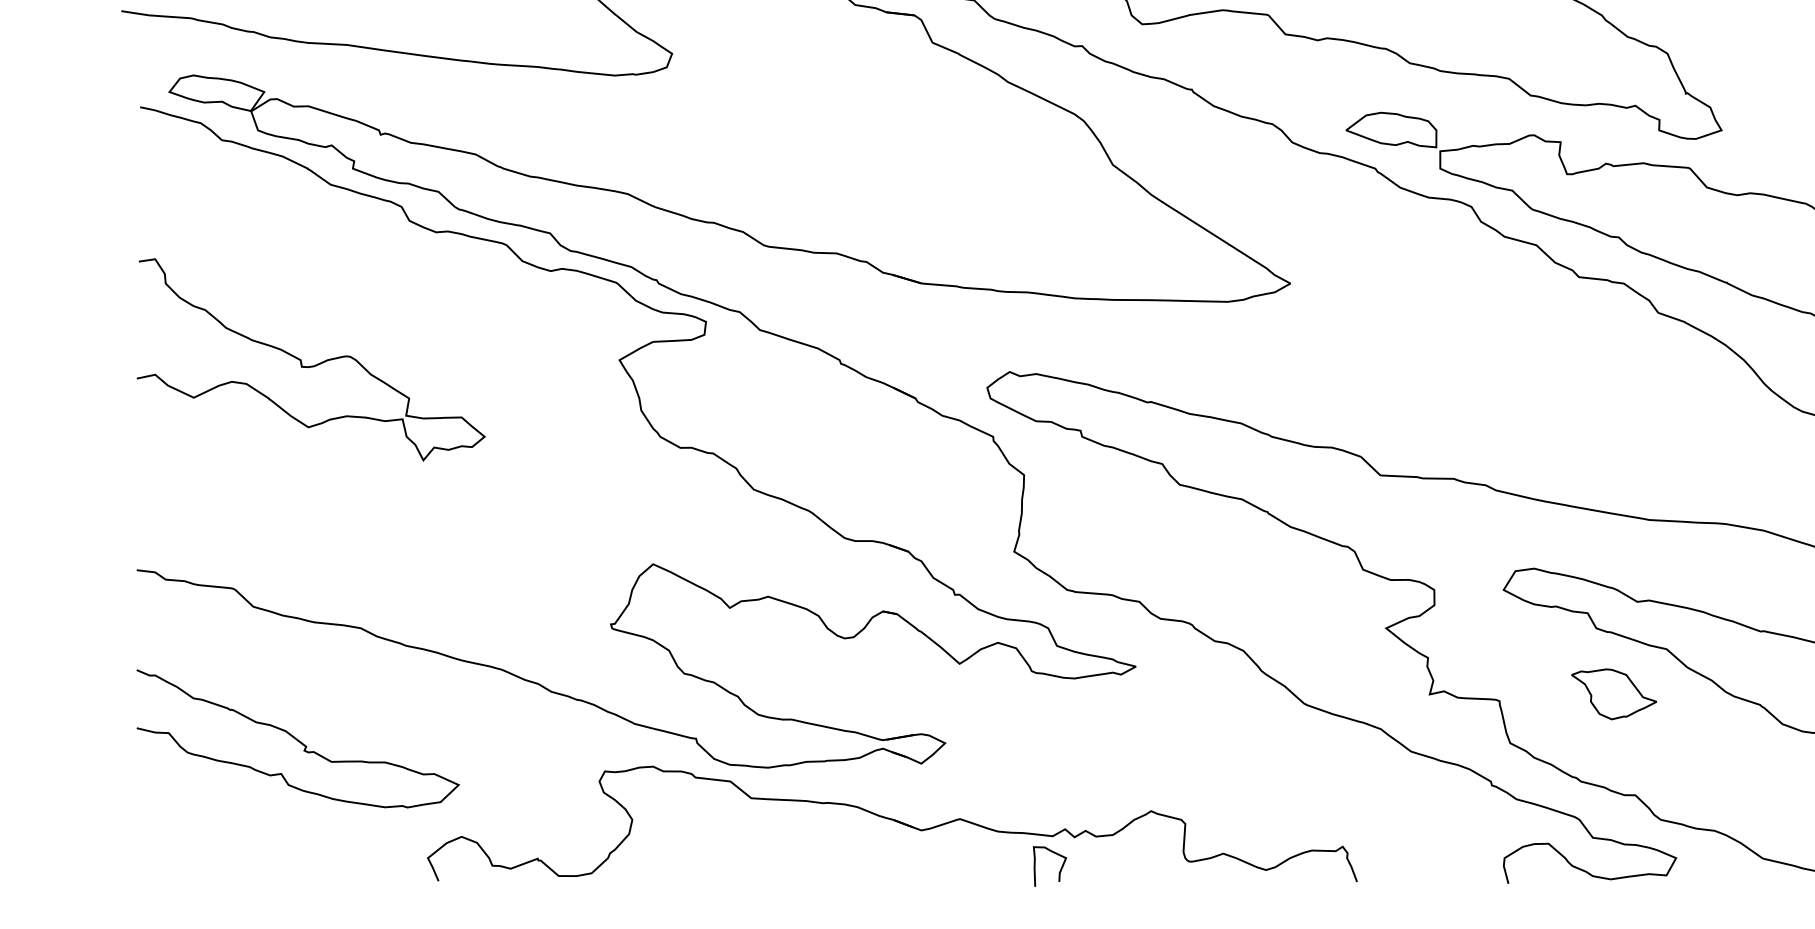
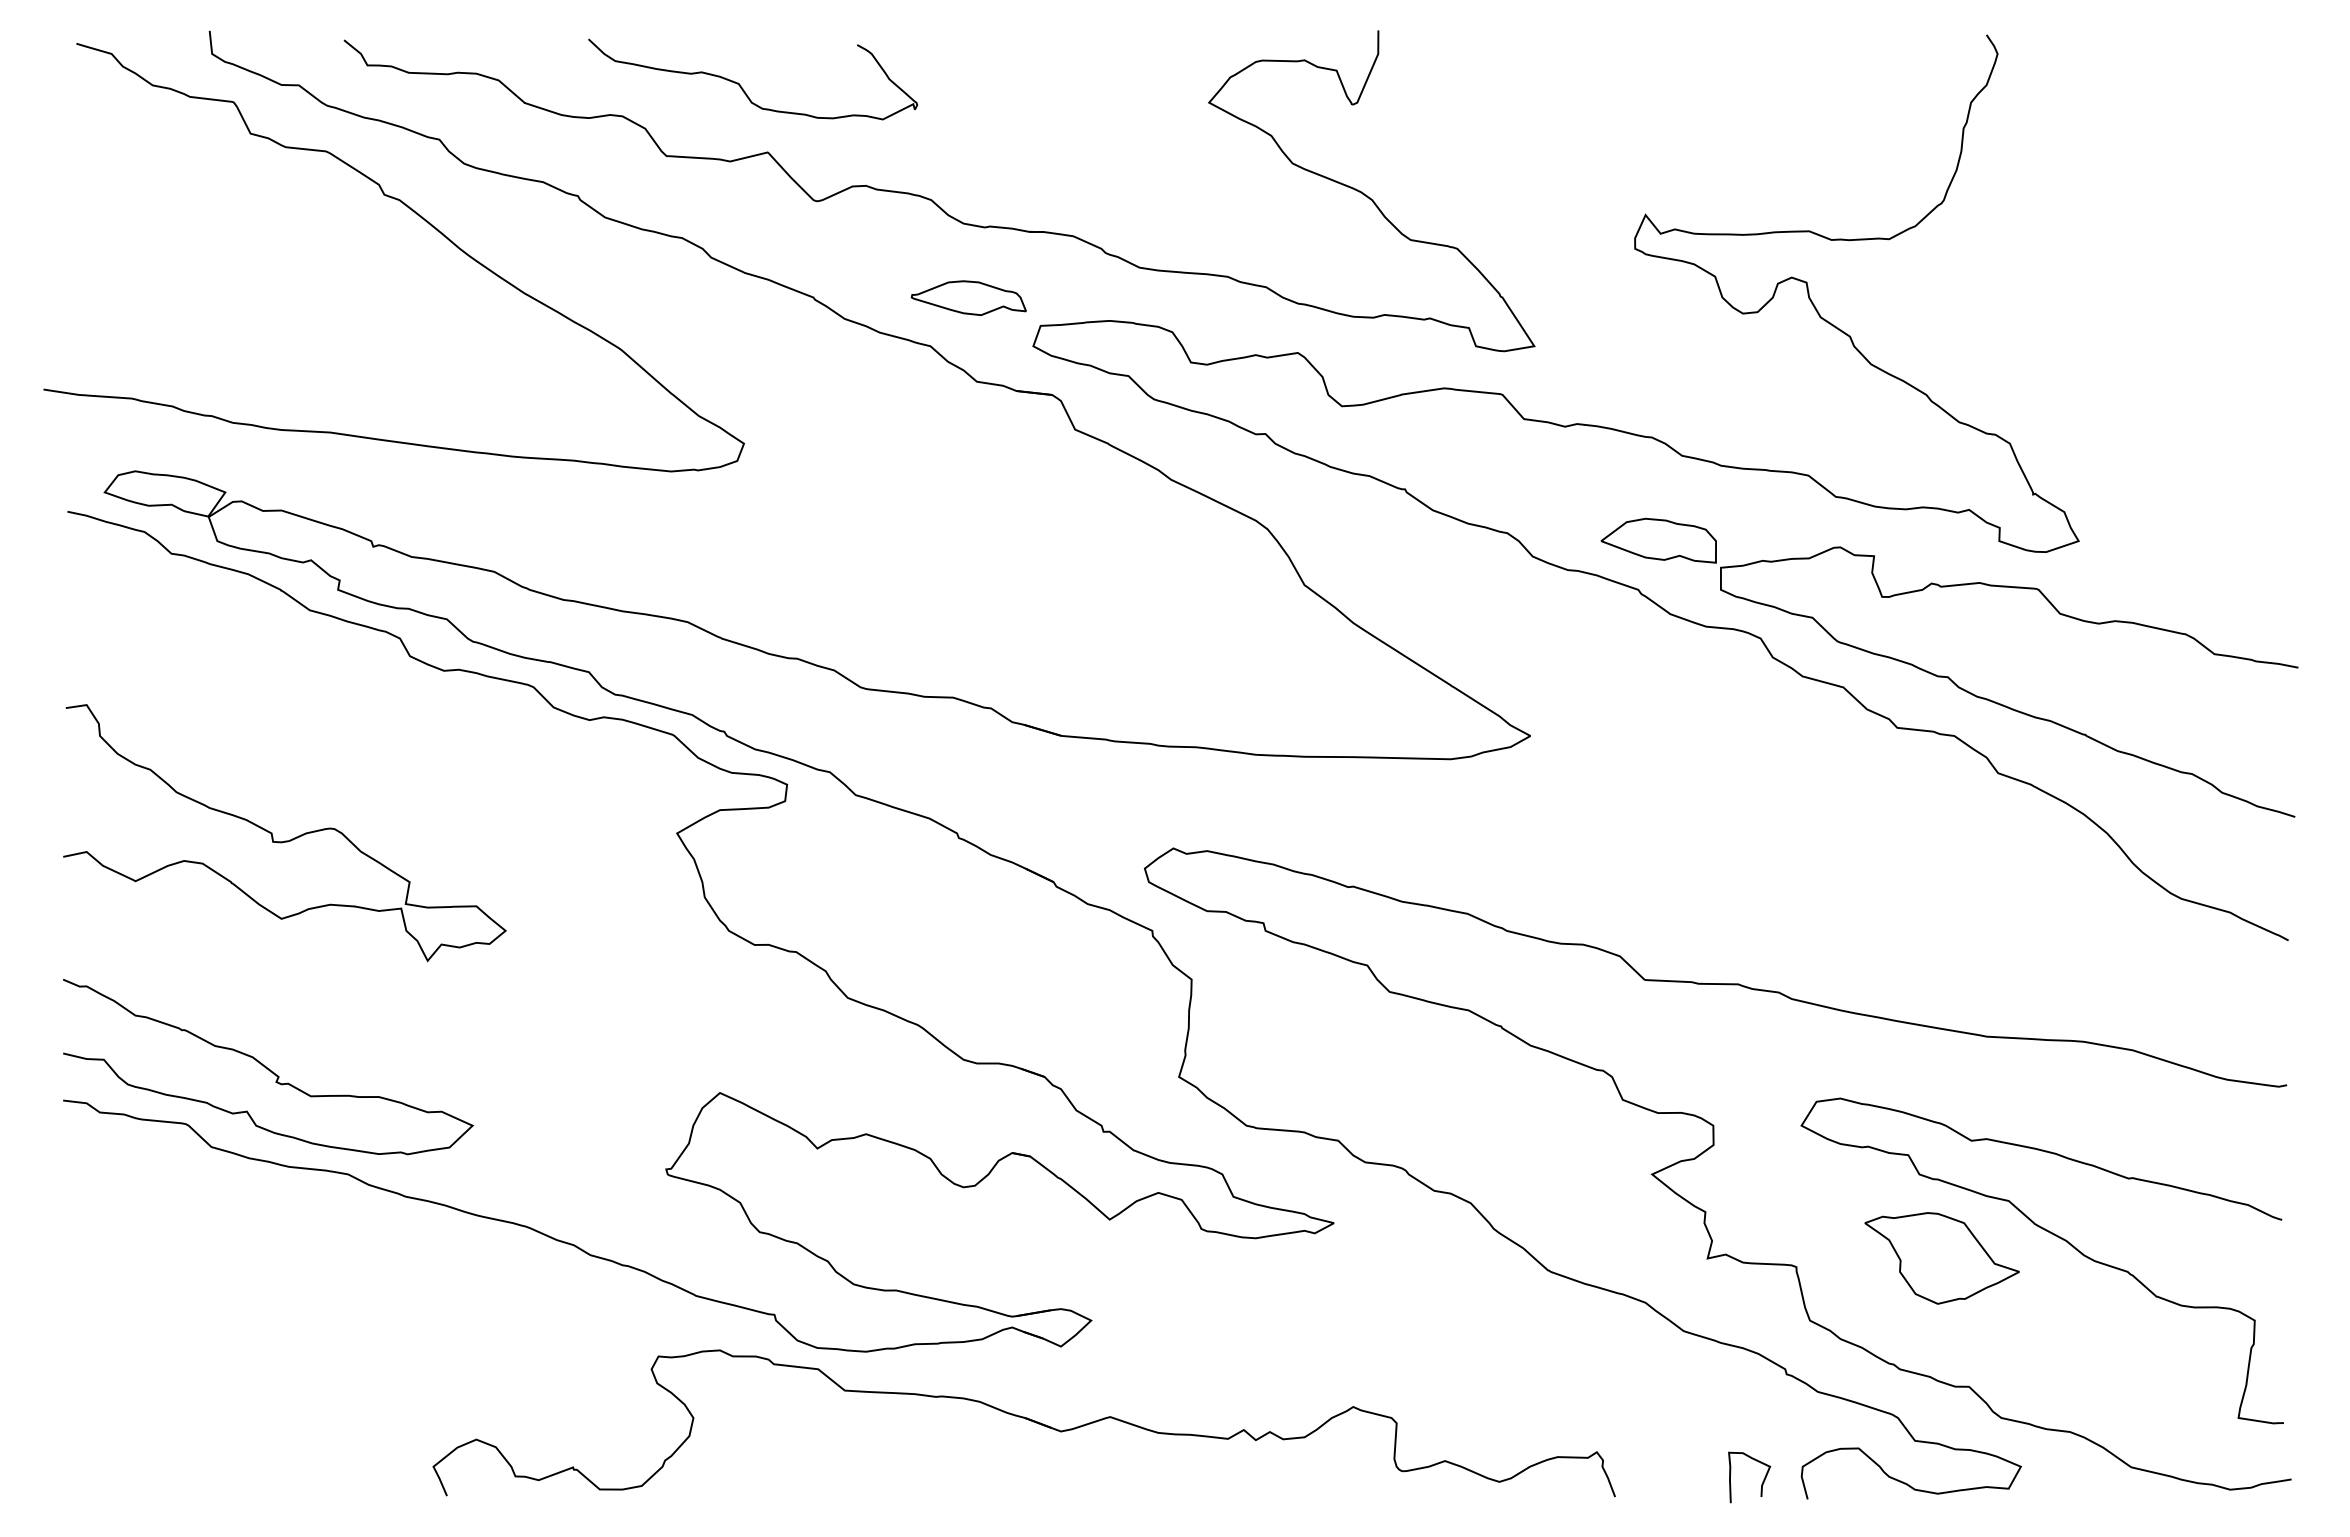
part: (1613, 694) -> (1941, 1258), size x1.43
curve: (297, 739) -> (267, 1067), moved
curve: (1060, 869) -> (1762, 1481), moved

